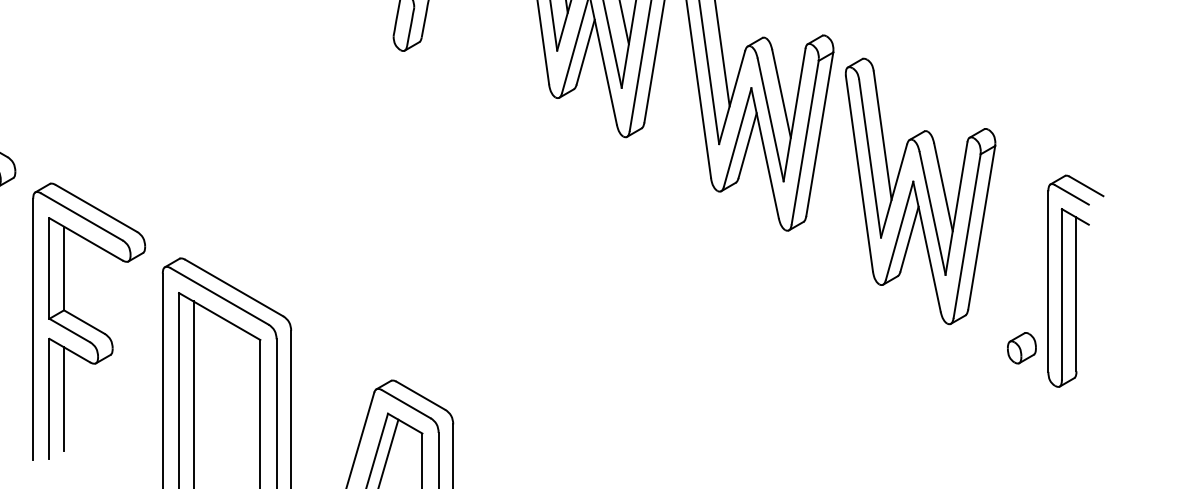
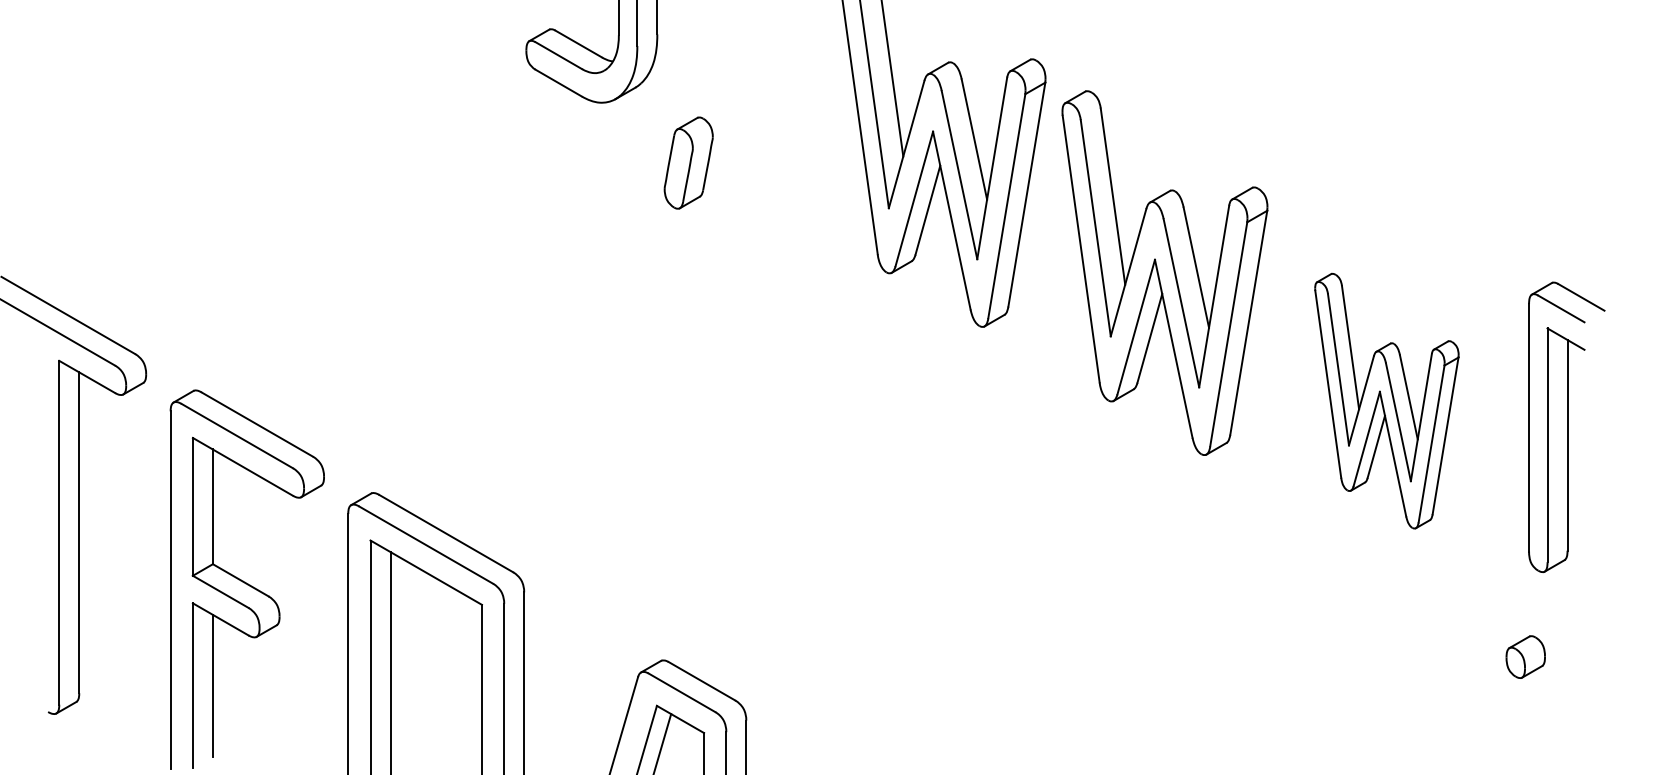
part: (920, 190) -> (1386, 400), size x0.7
part: (1075, 281) -> (1566, 427), moved
part: (1021, 347) -> (1525, 656), moved

